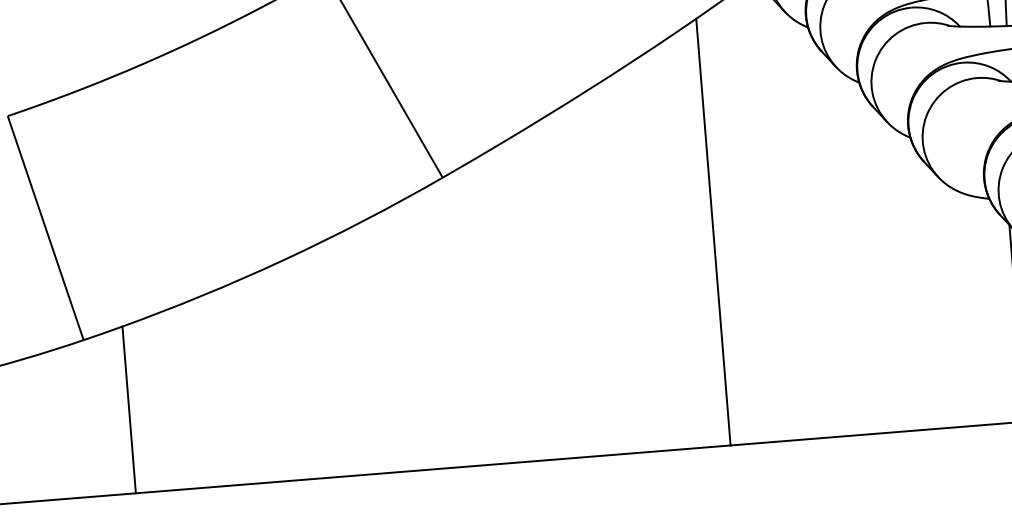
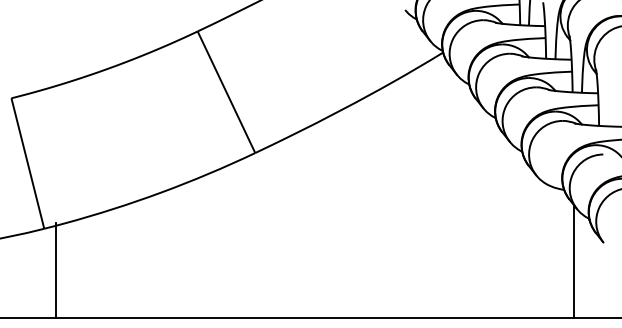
line: (713, 232) -> (406, 196), removed
line: (128, 410) -> (55, 270), moved

